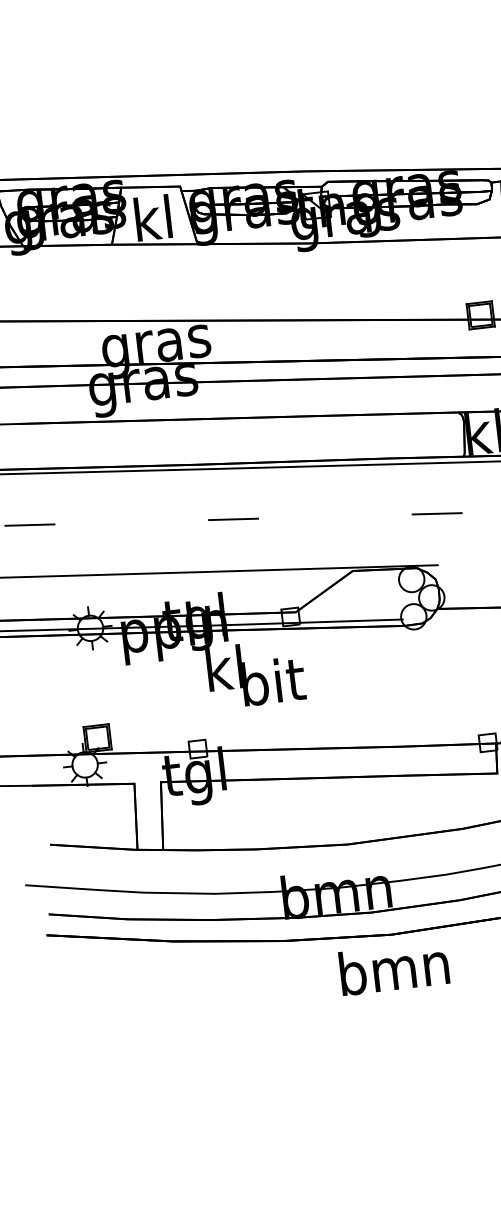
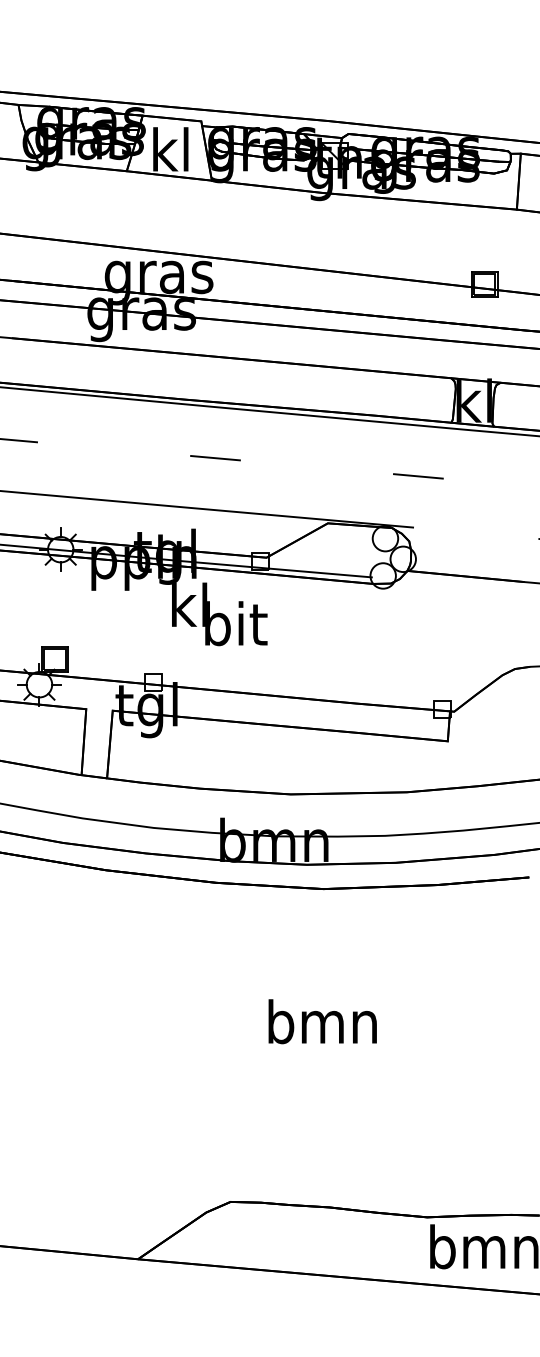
text: (393, 968) -> (322, 1021), moved

